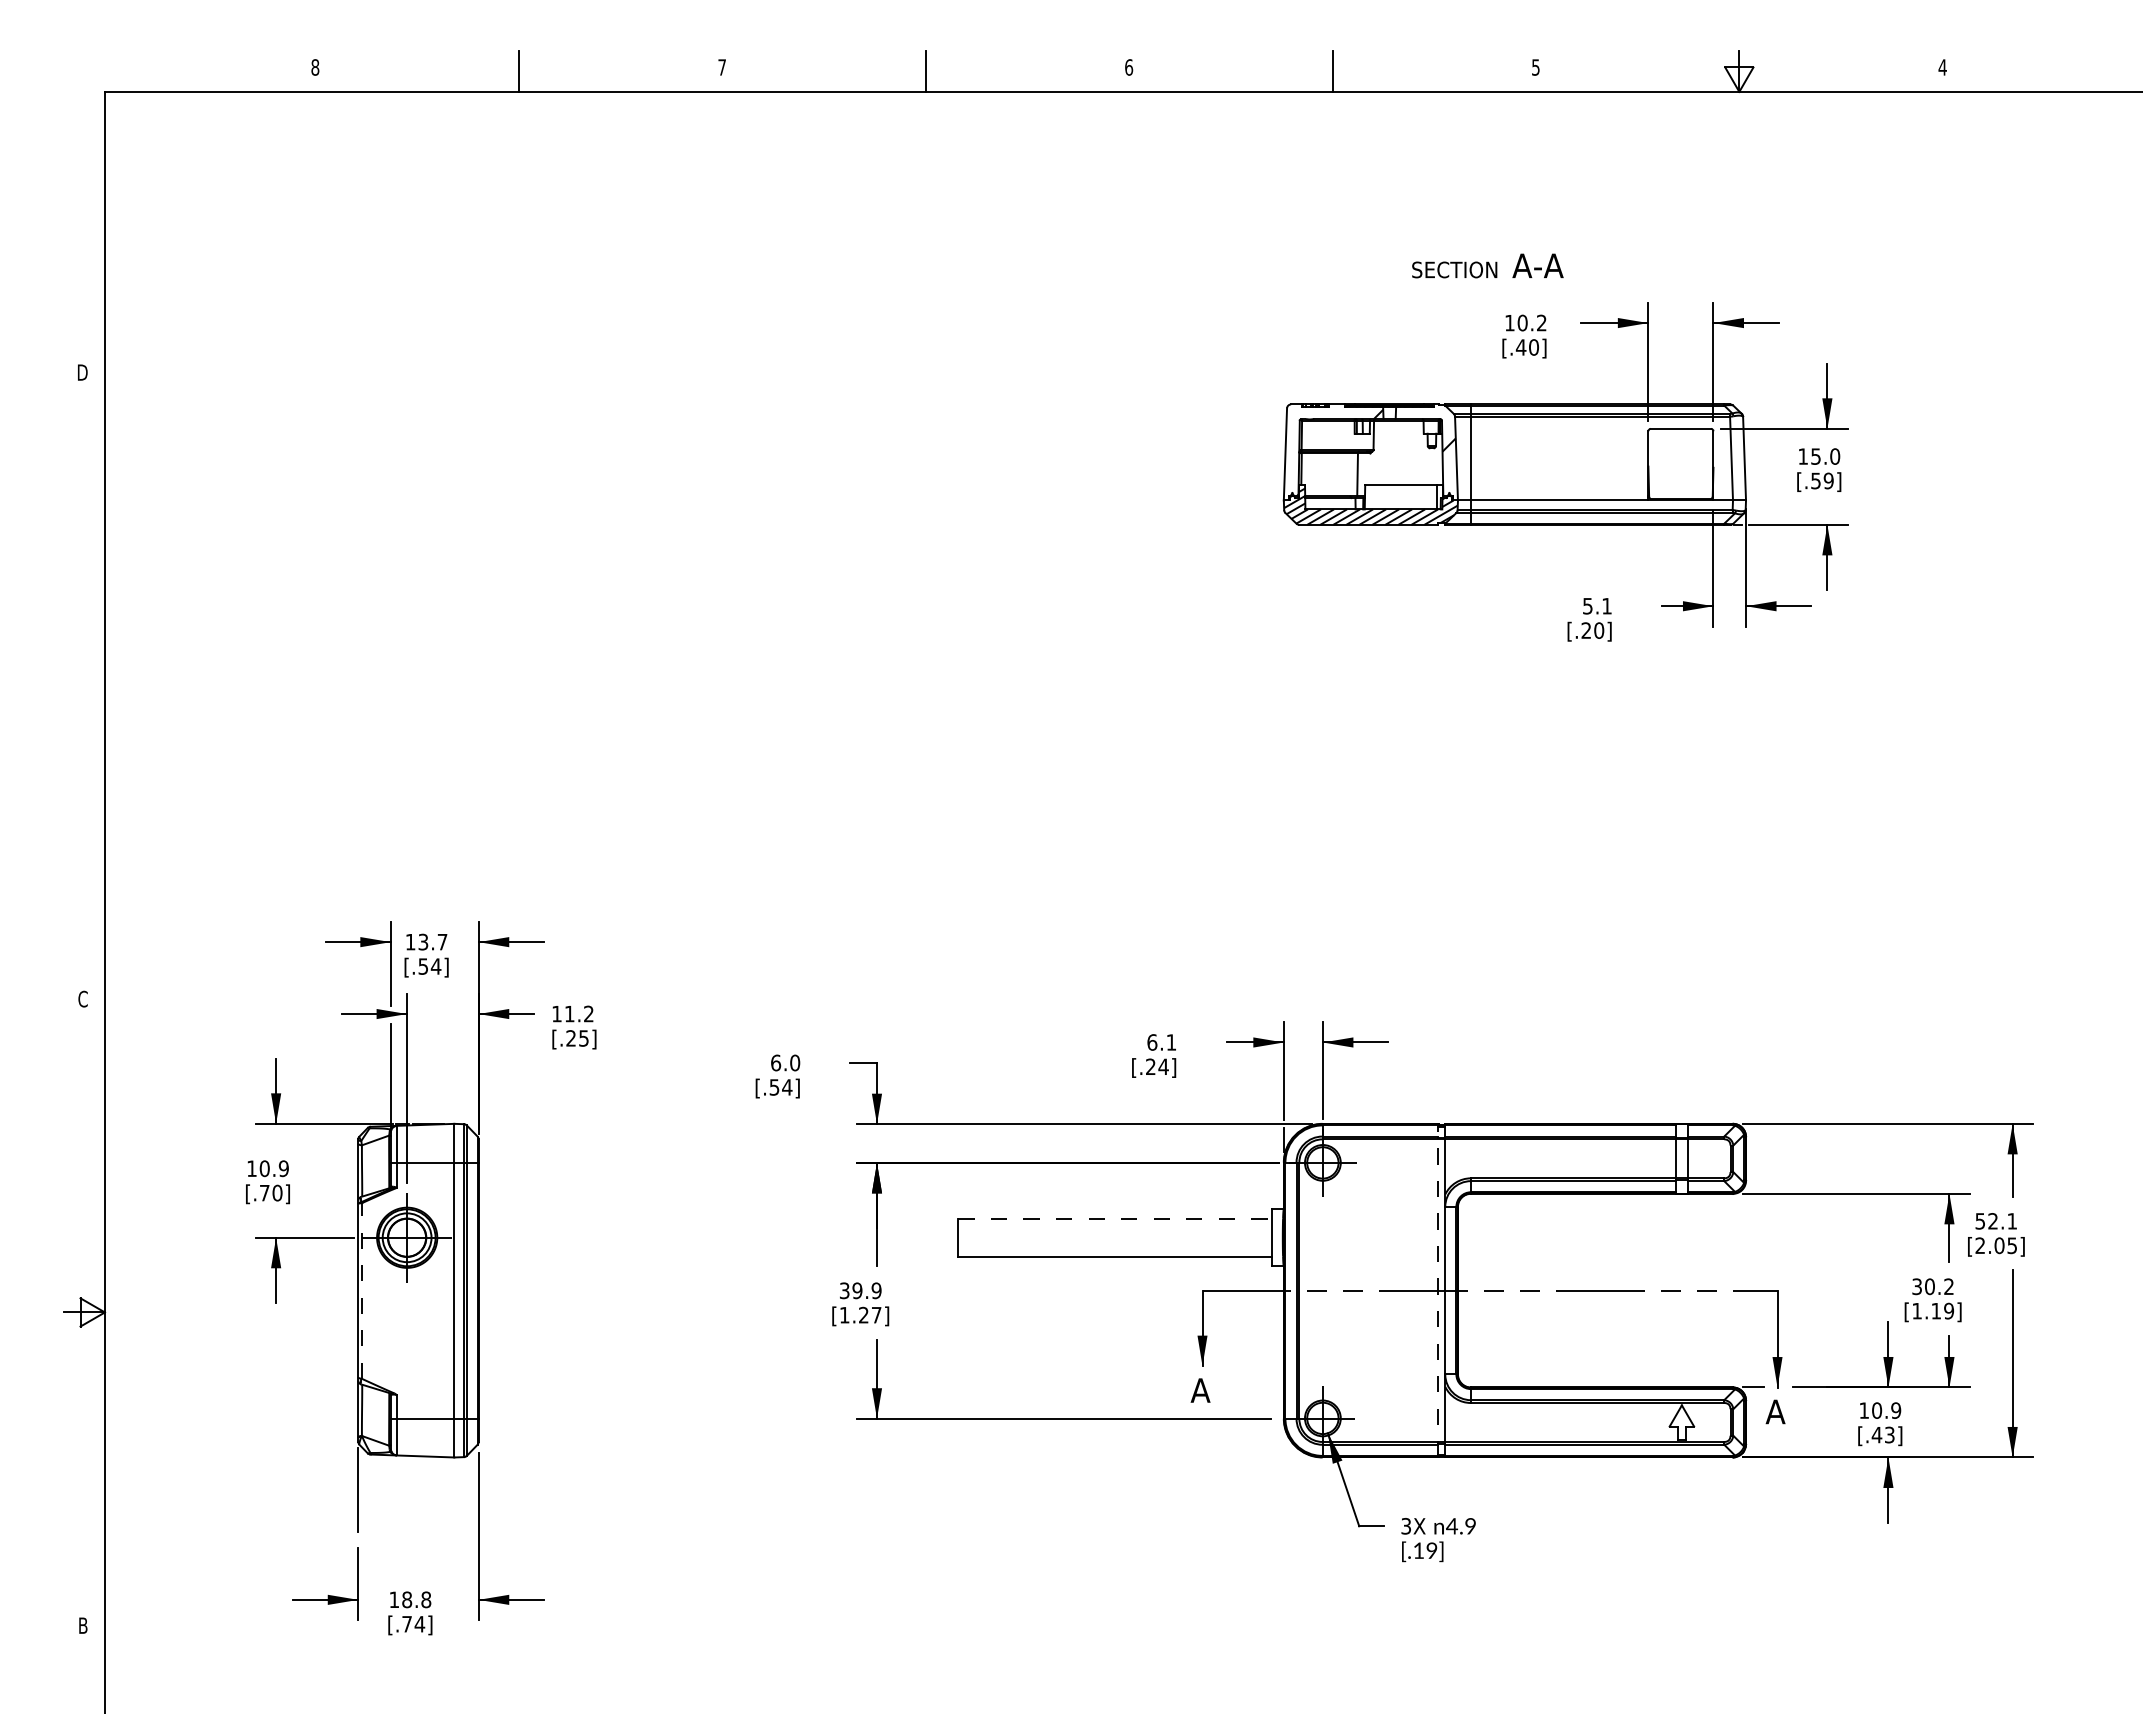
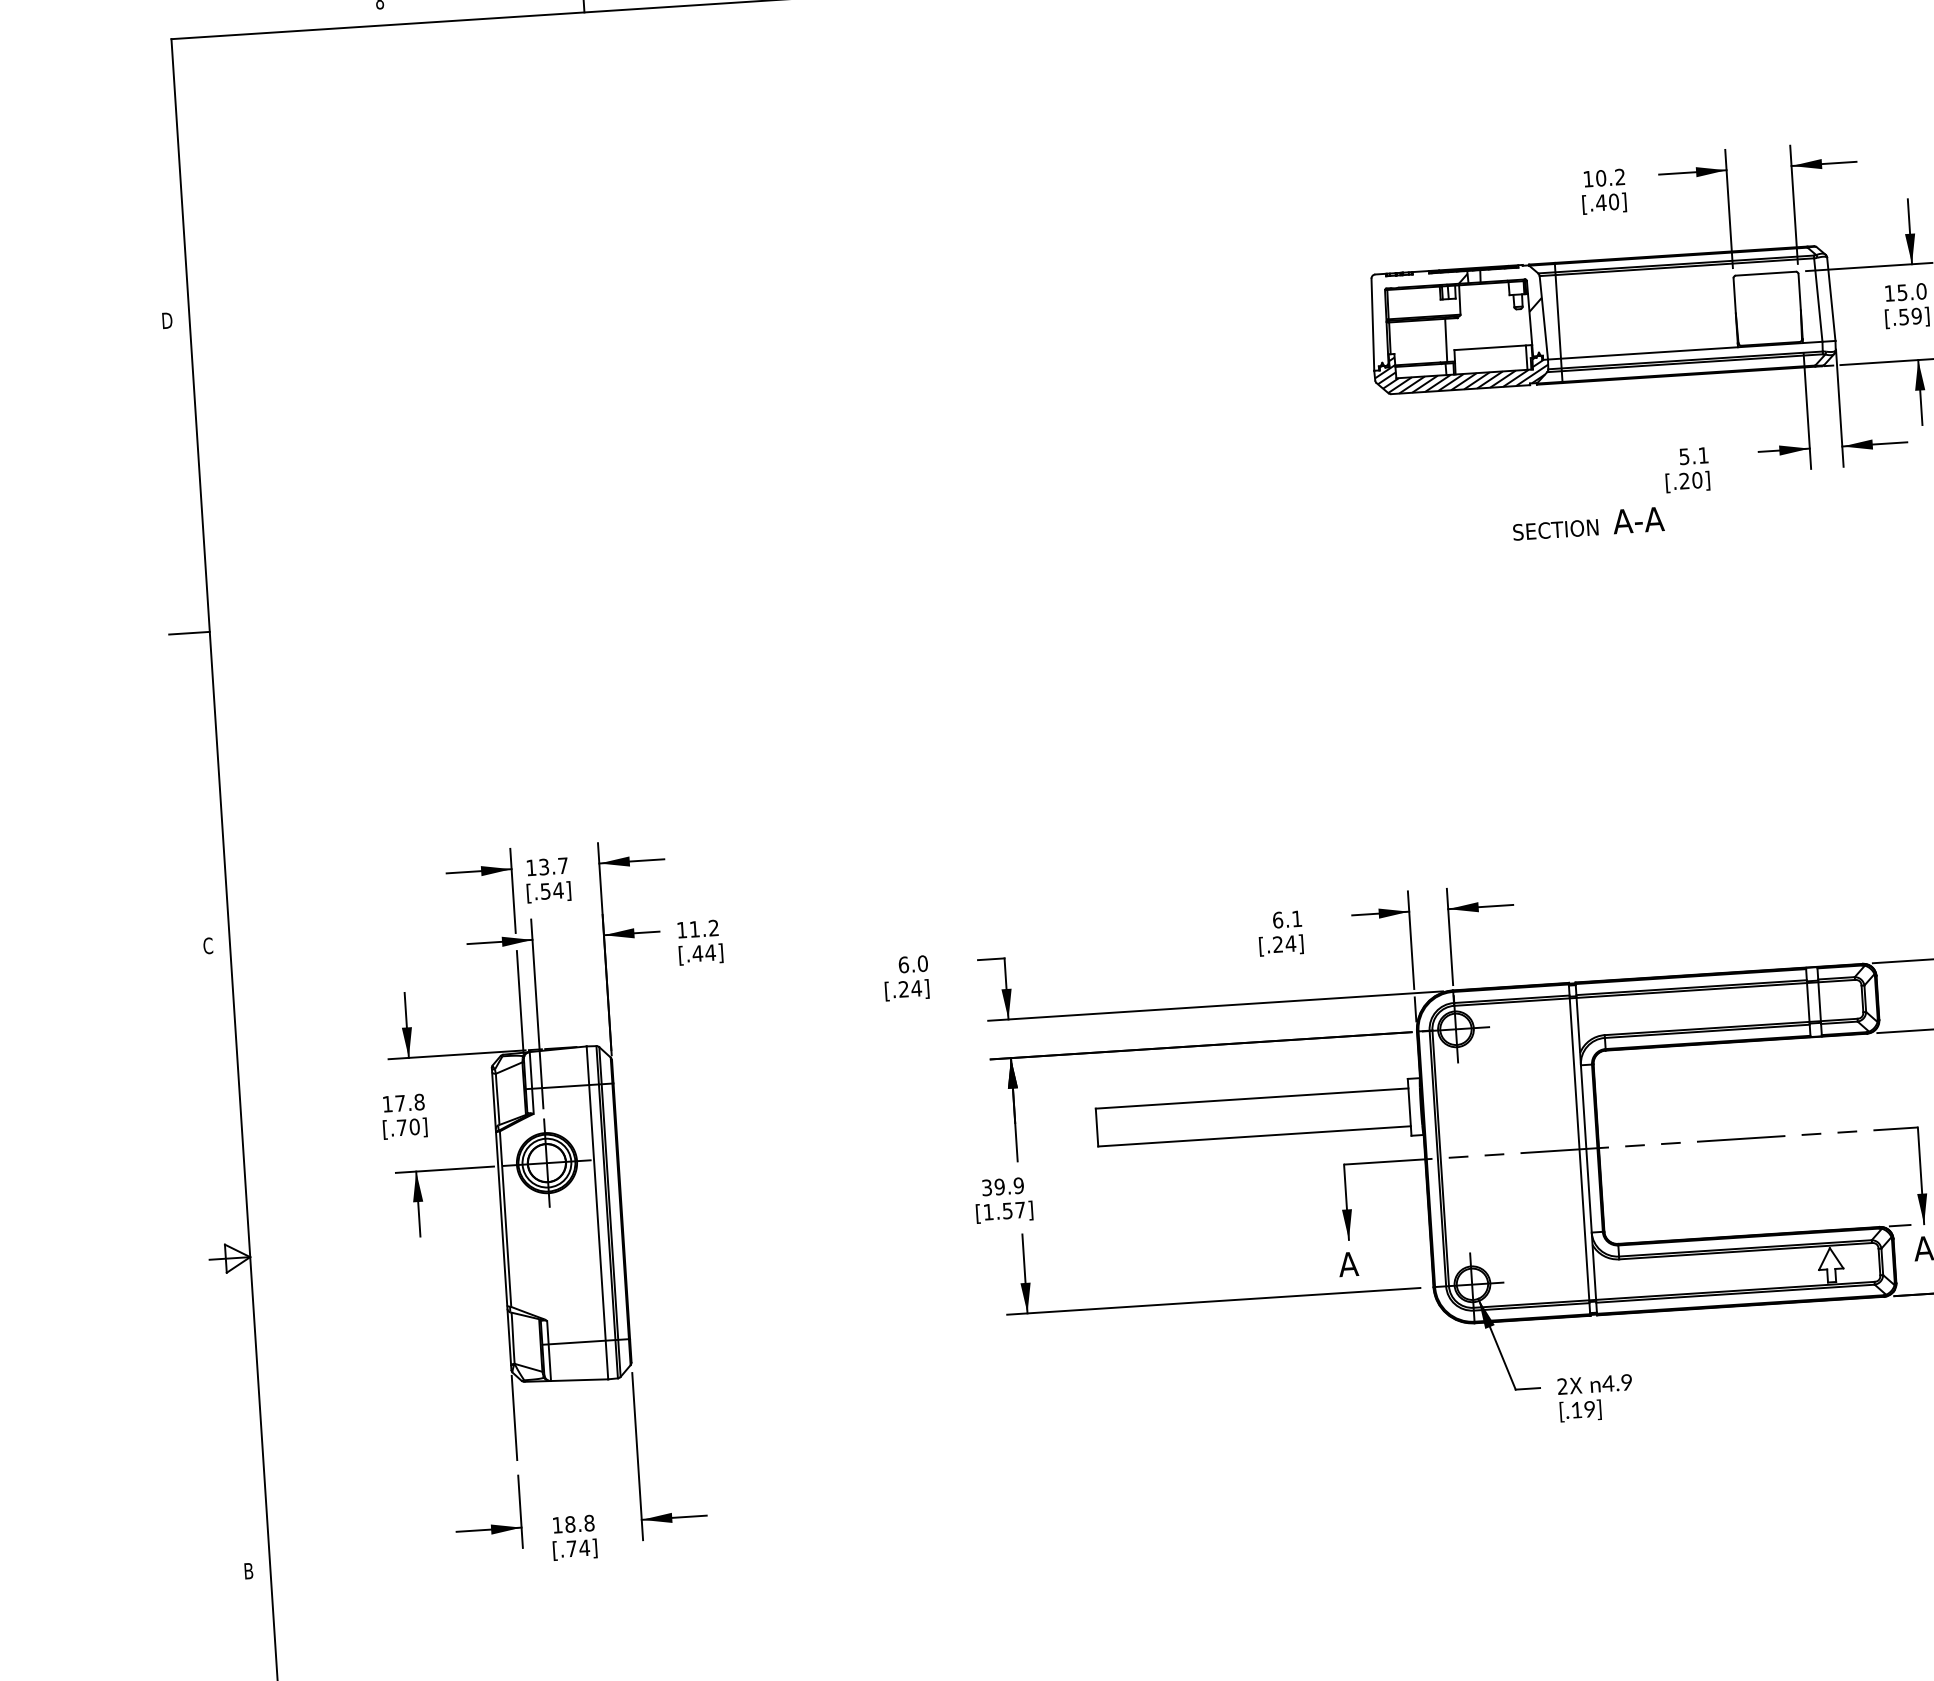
text: (1487, 265) -> (1588, 523), moved
line: (84, 685) -> (189, 632), added
text: (577, 1038) -> (704, 953), [.25] -> [.44]
text: (774, 1087) -> (903, 989), [.54] -> [.24]
text: (273, 1168) -> (409, 1102), 10.9 -> 17.8
line: (1115, 1218) -> (1252, 1098), dashed -> solid
line: (1438, 1290) -> (1579, 1149), dashed -> solid
line: (362, 1291) -> (505, 1219), dashed -> solid
text: (863, 1314) -> (1007, 1210), [1.27] -> [1.57]
text: (1405, 1526) -> (1561, 1386), 3X -> 2X

